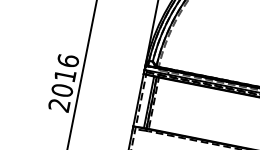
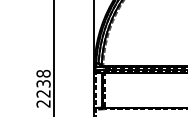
text: (65, 75) -> (43, 83), 2016 -> 2238

